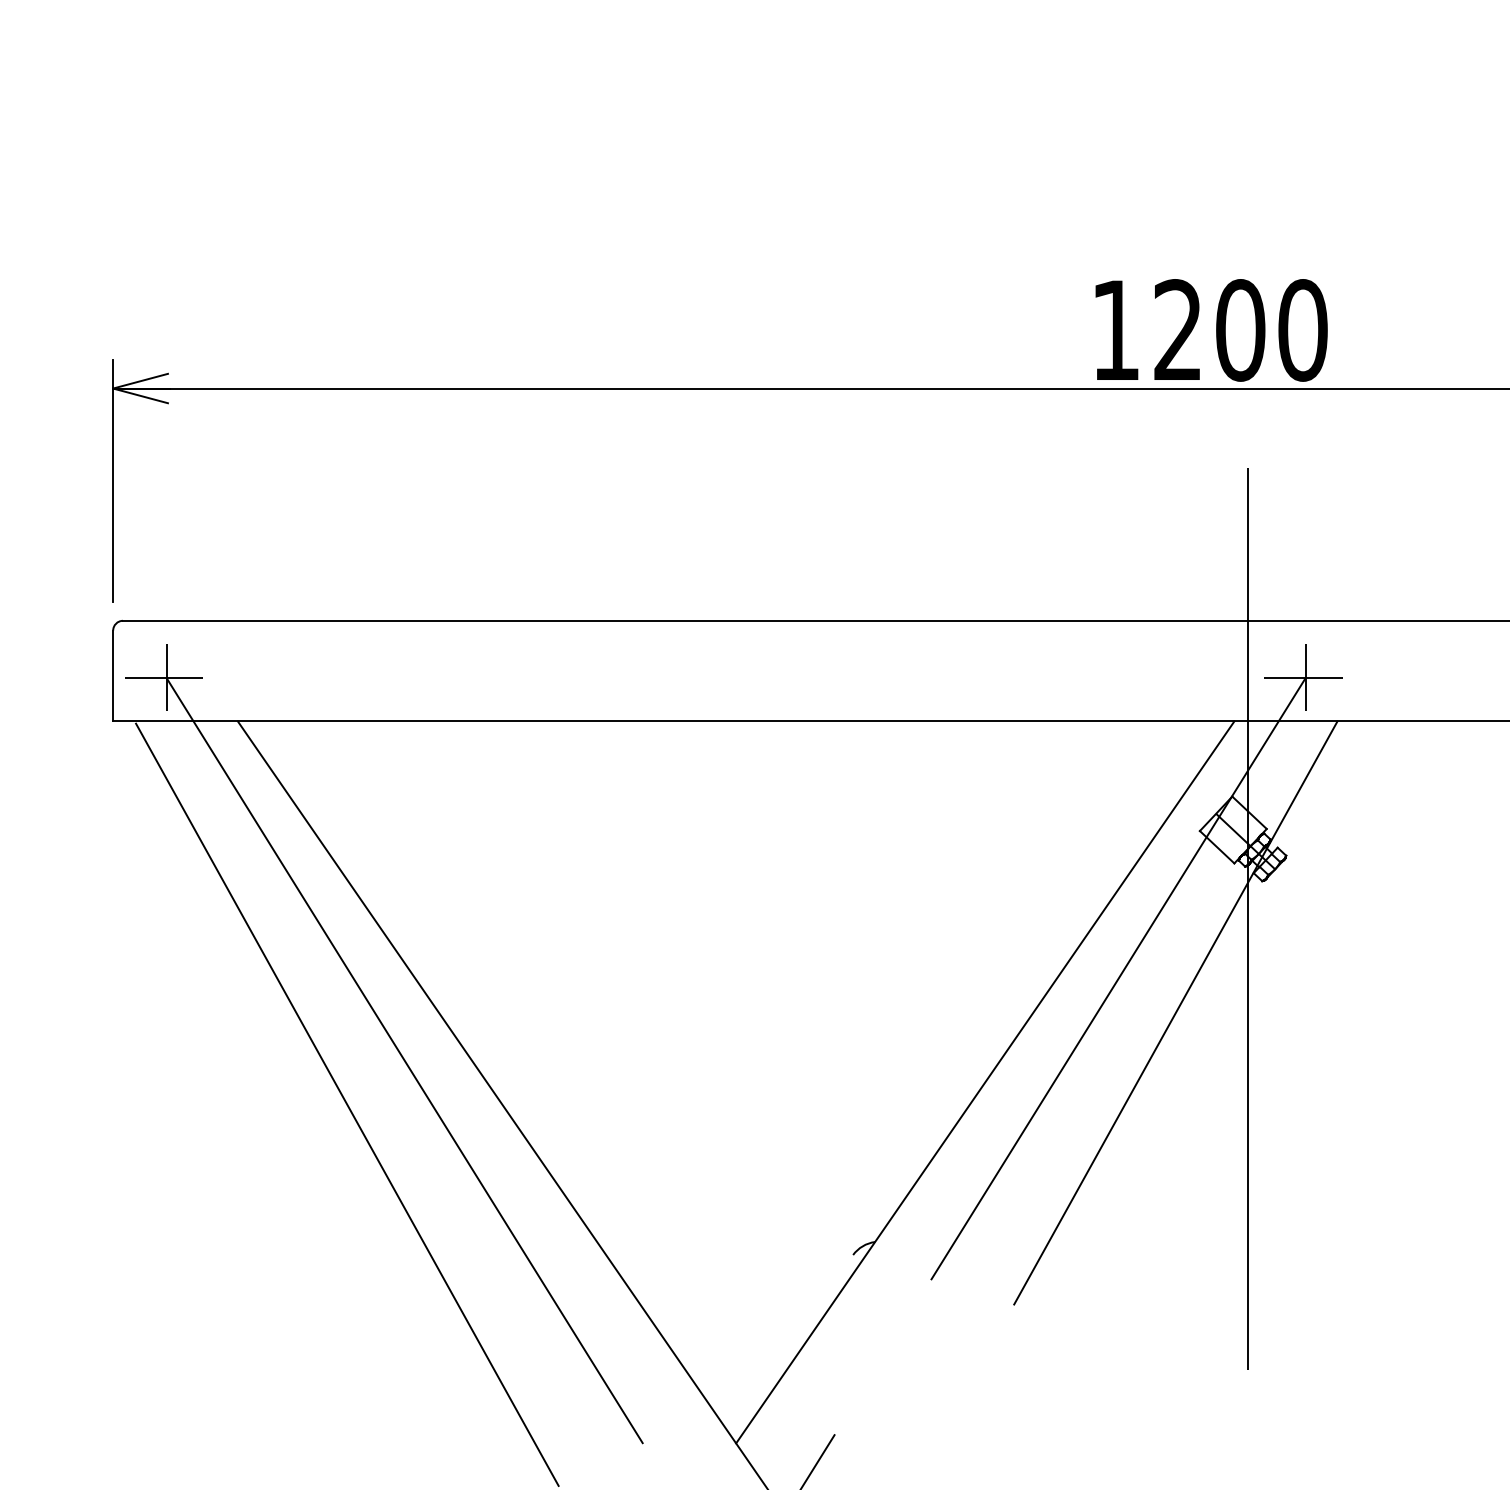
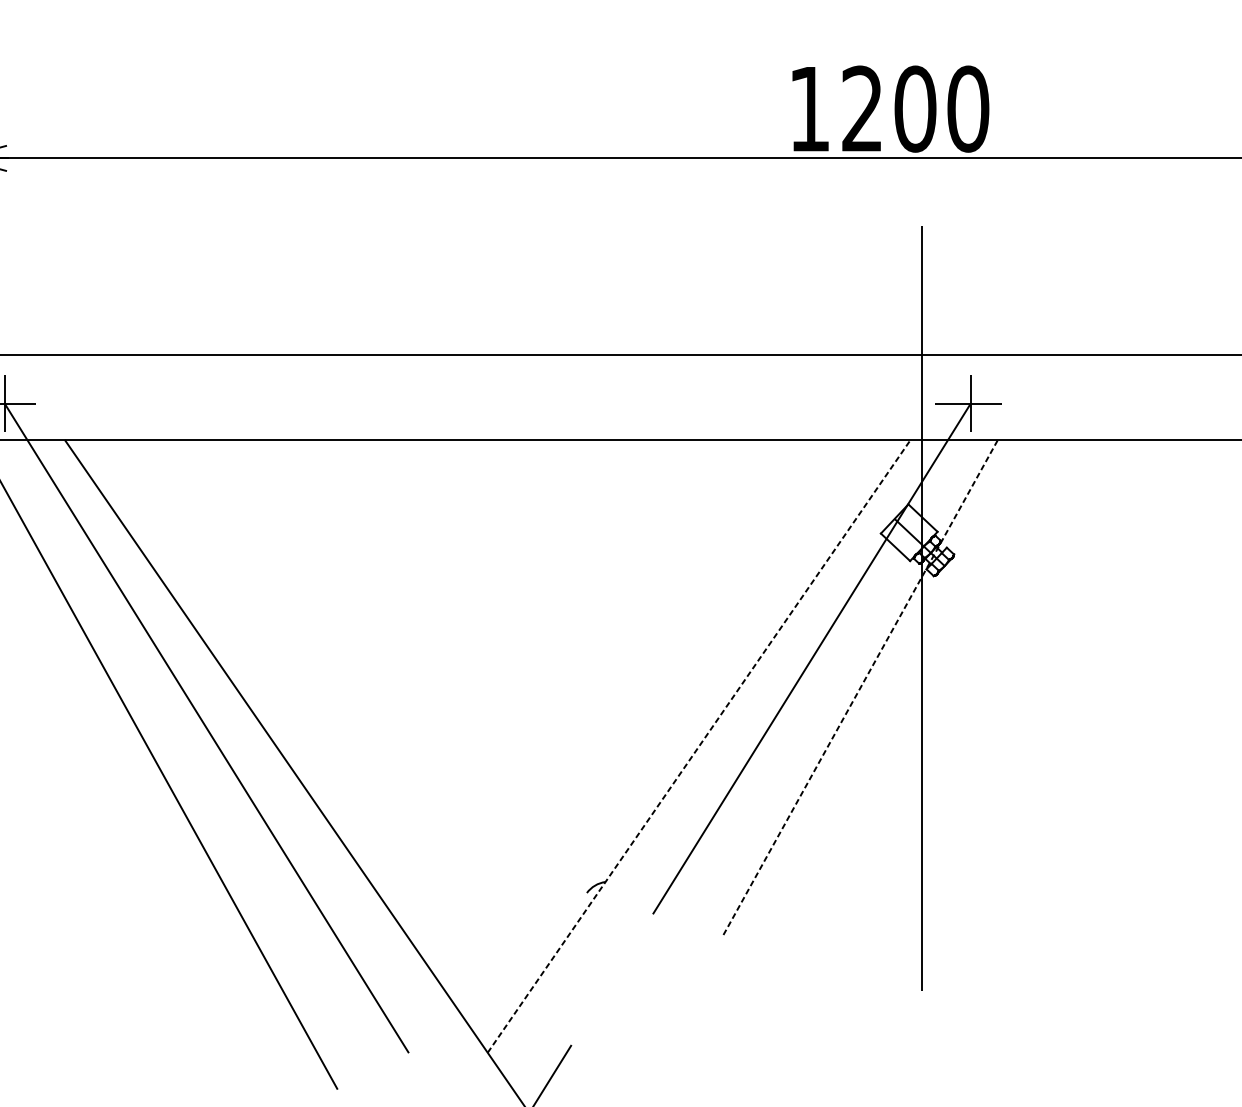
line: (1176, 1012) -> (861, 687), solid -> dashed
line: (985, 1082) -> (699, 746), solid -> dashed

